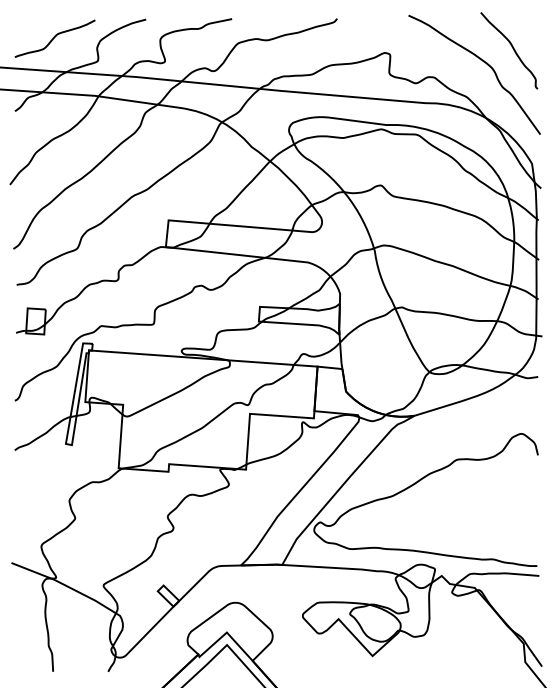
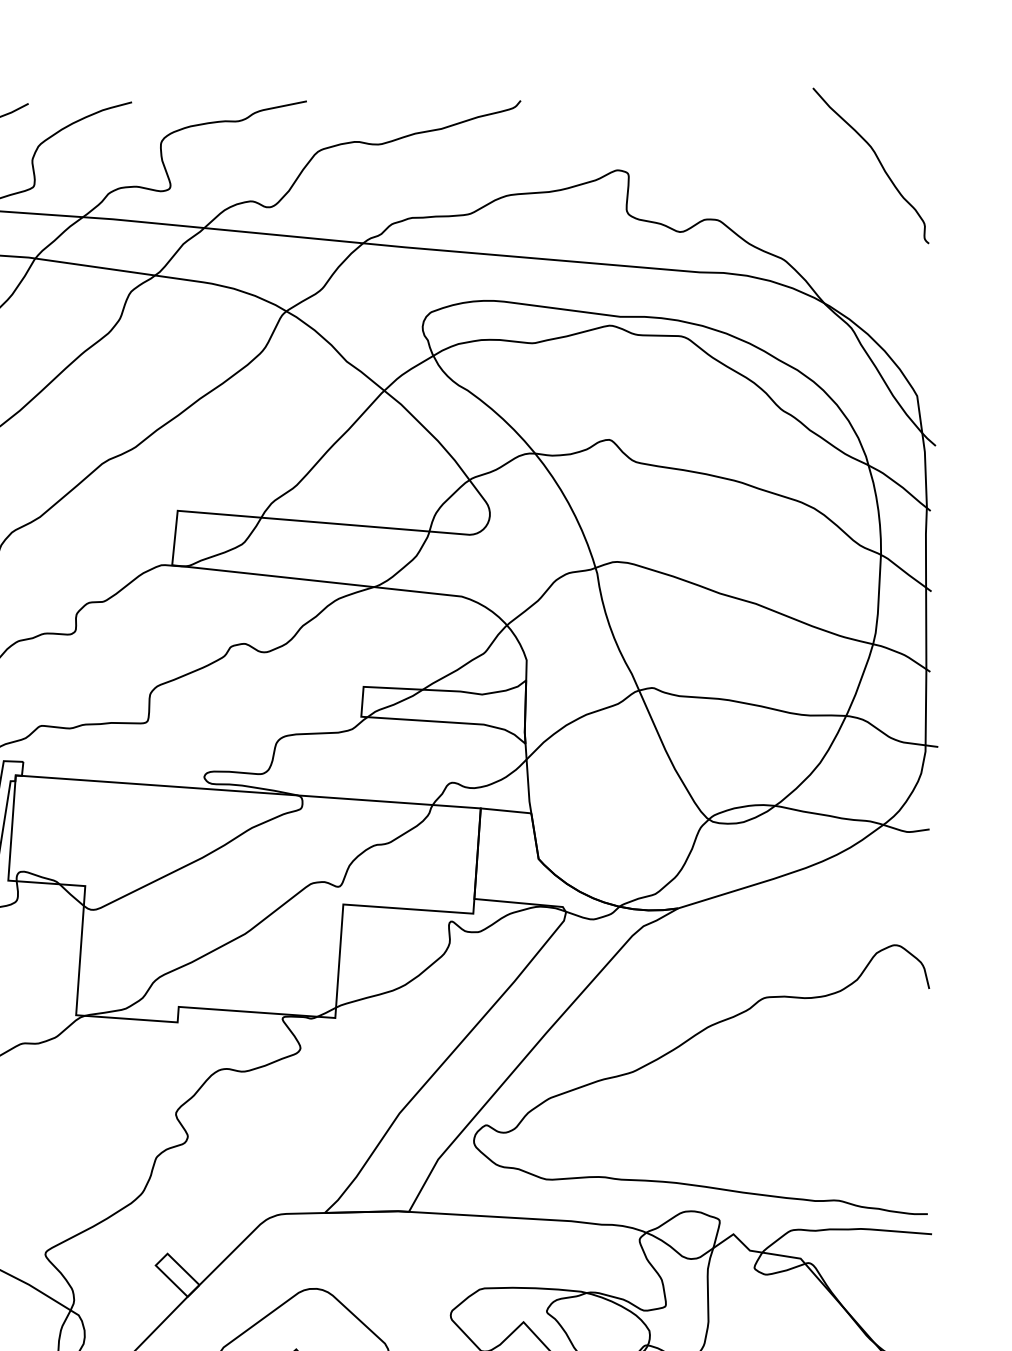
curve: (483, 62) -> (818, 189), removed

